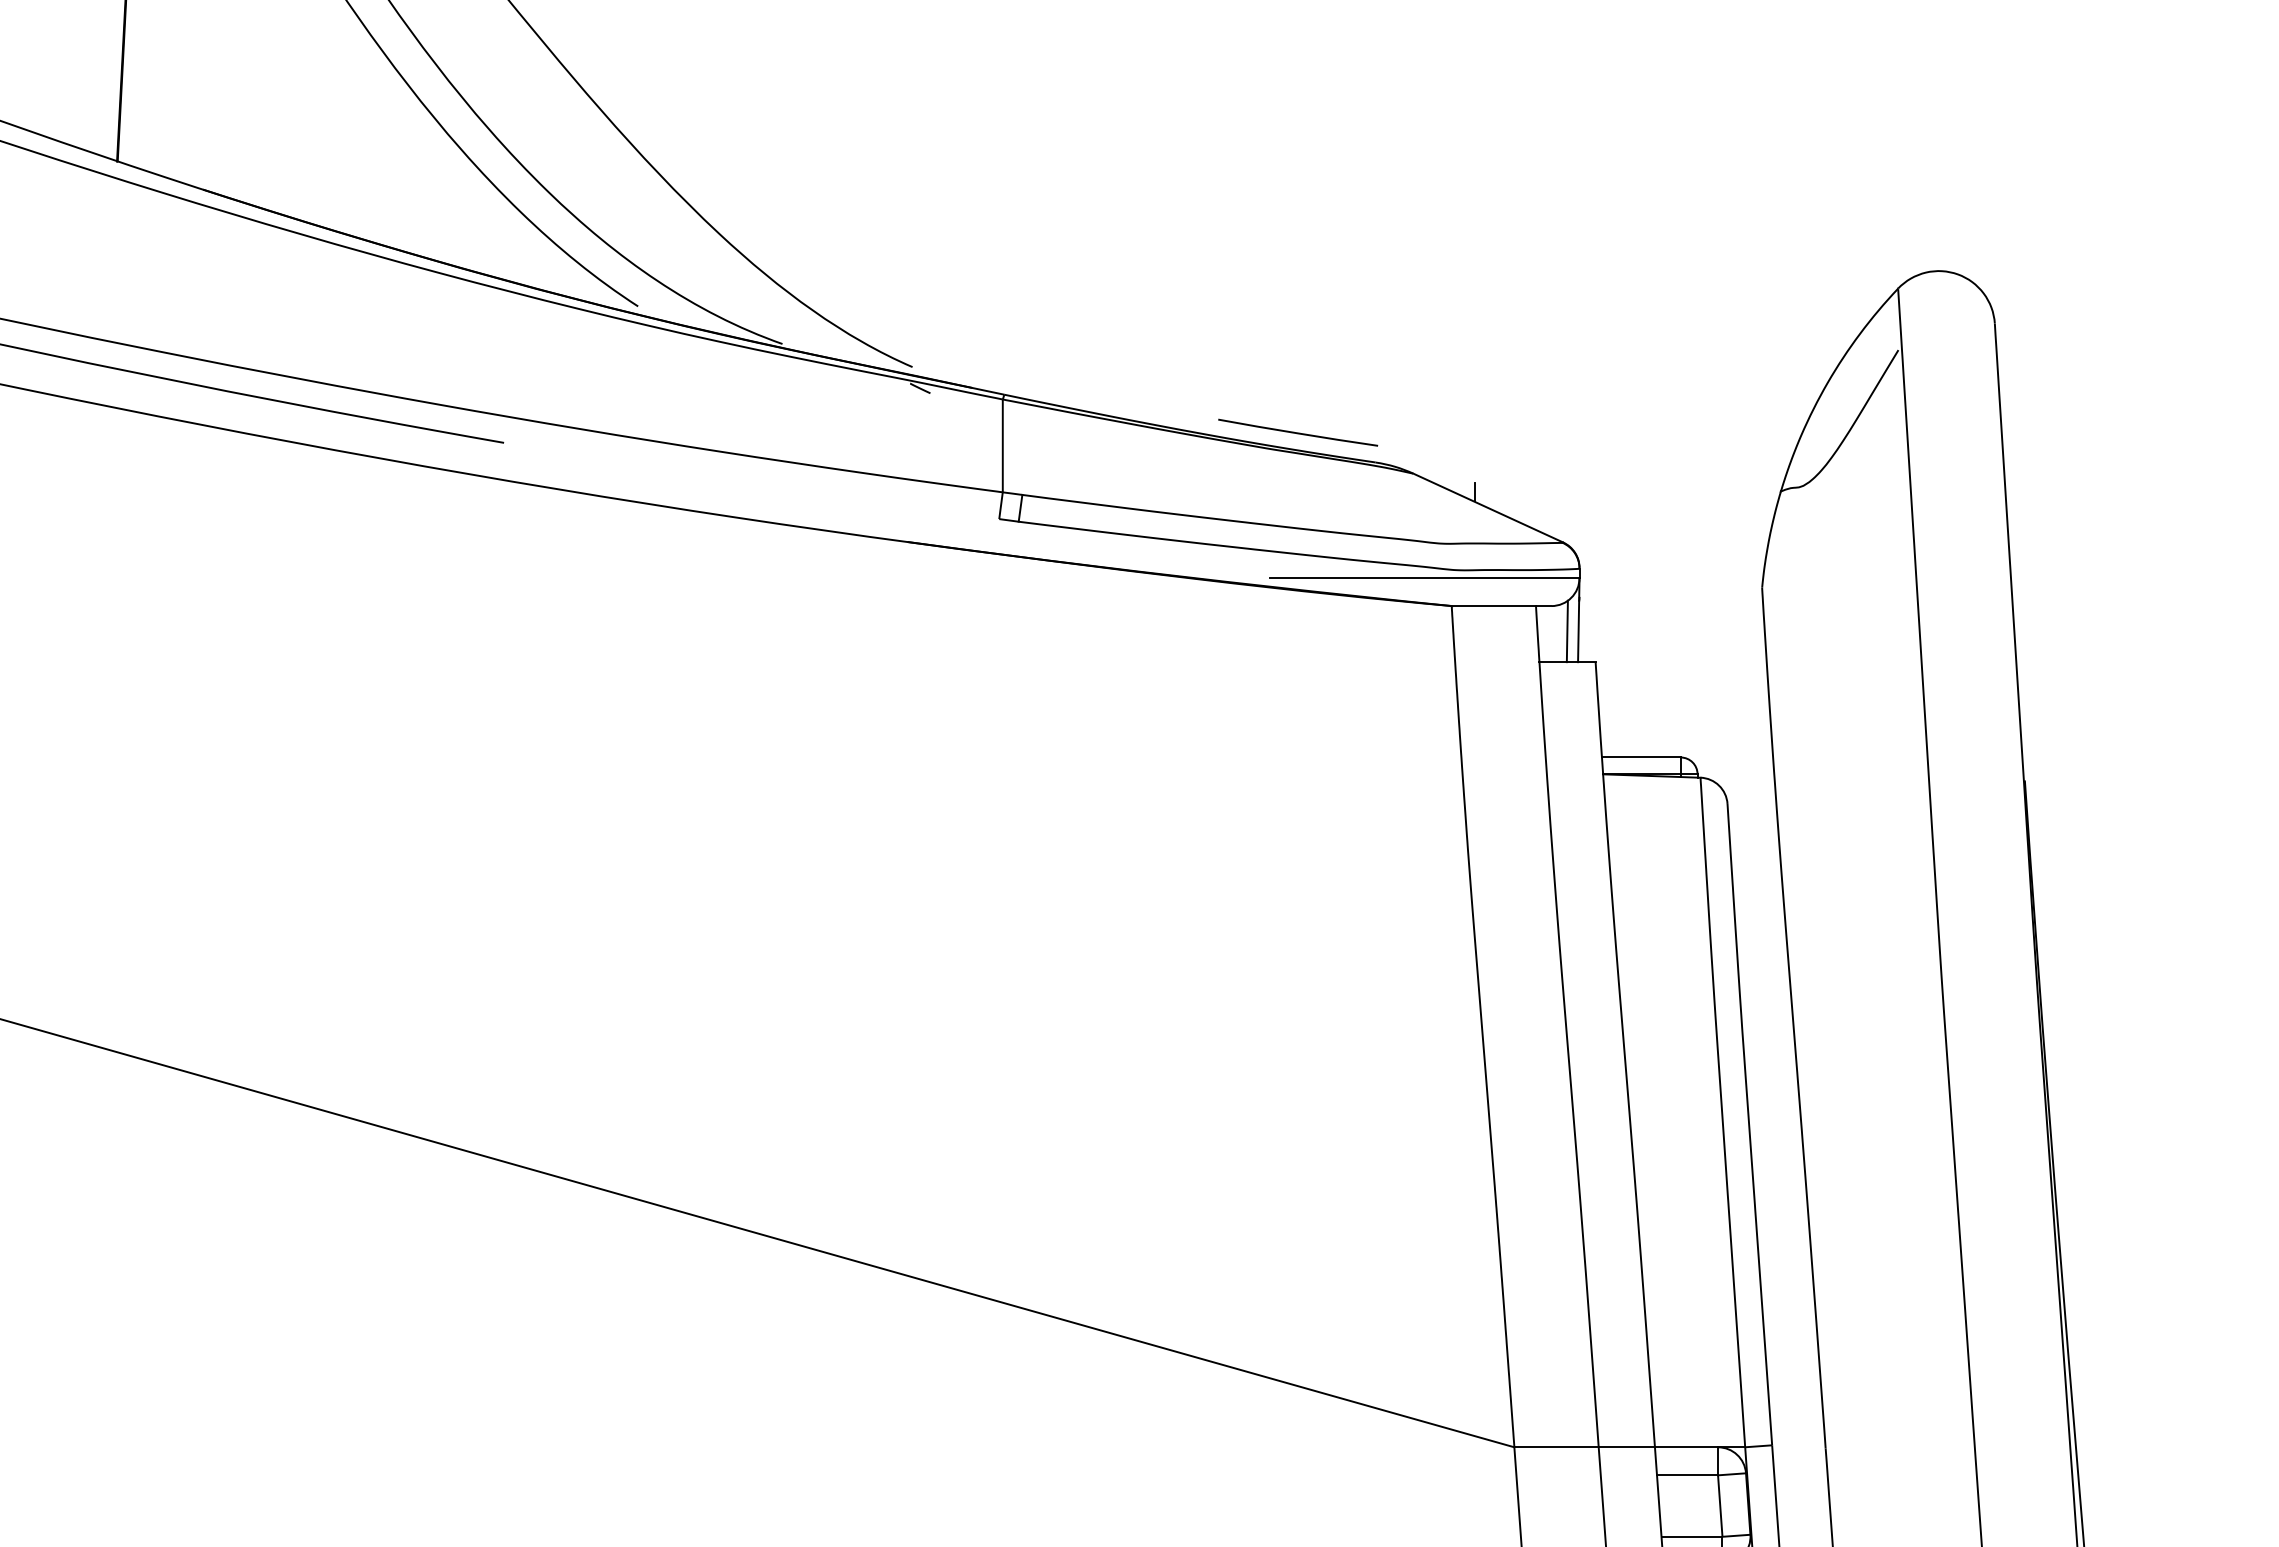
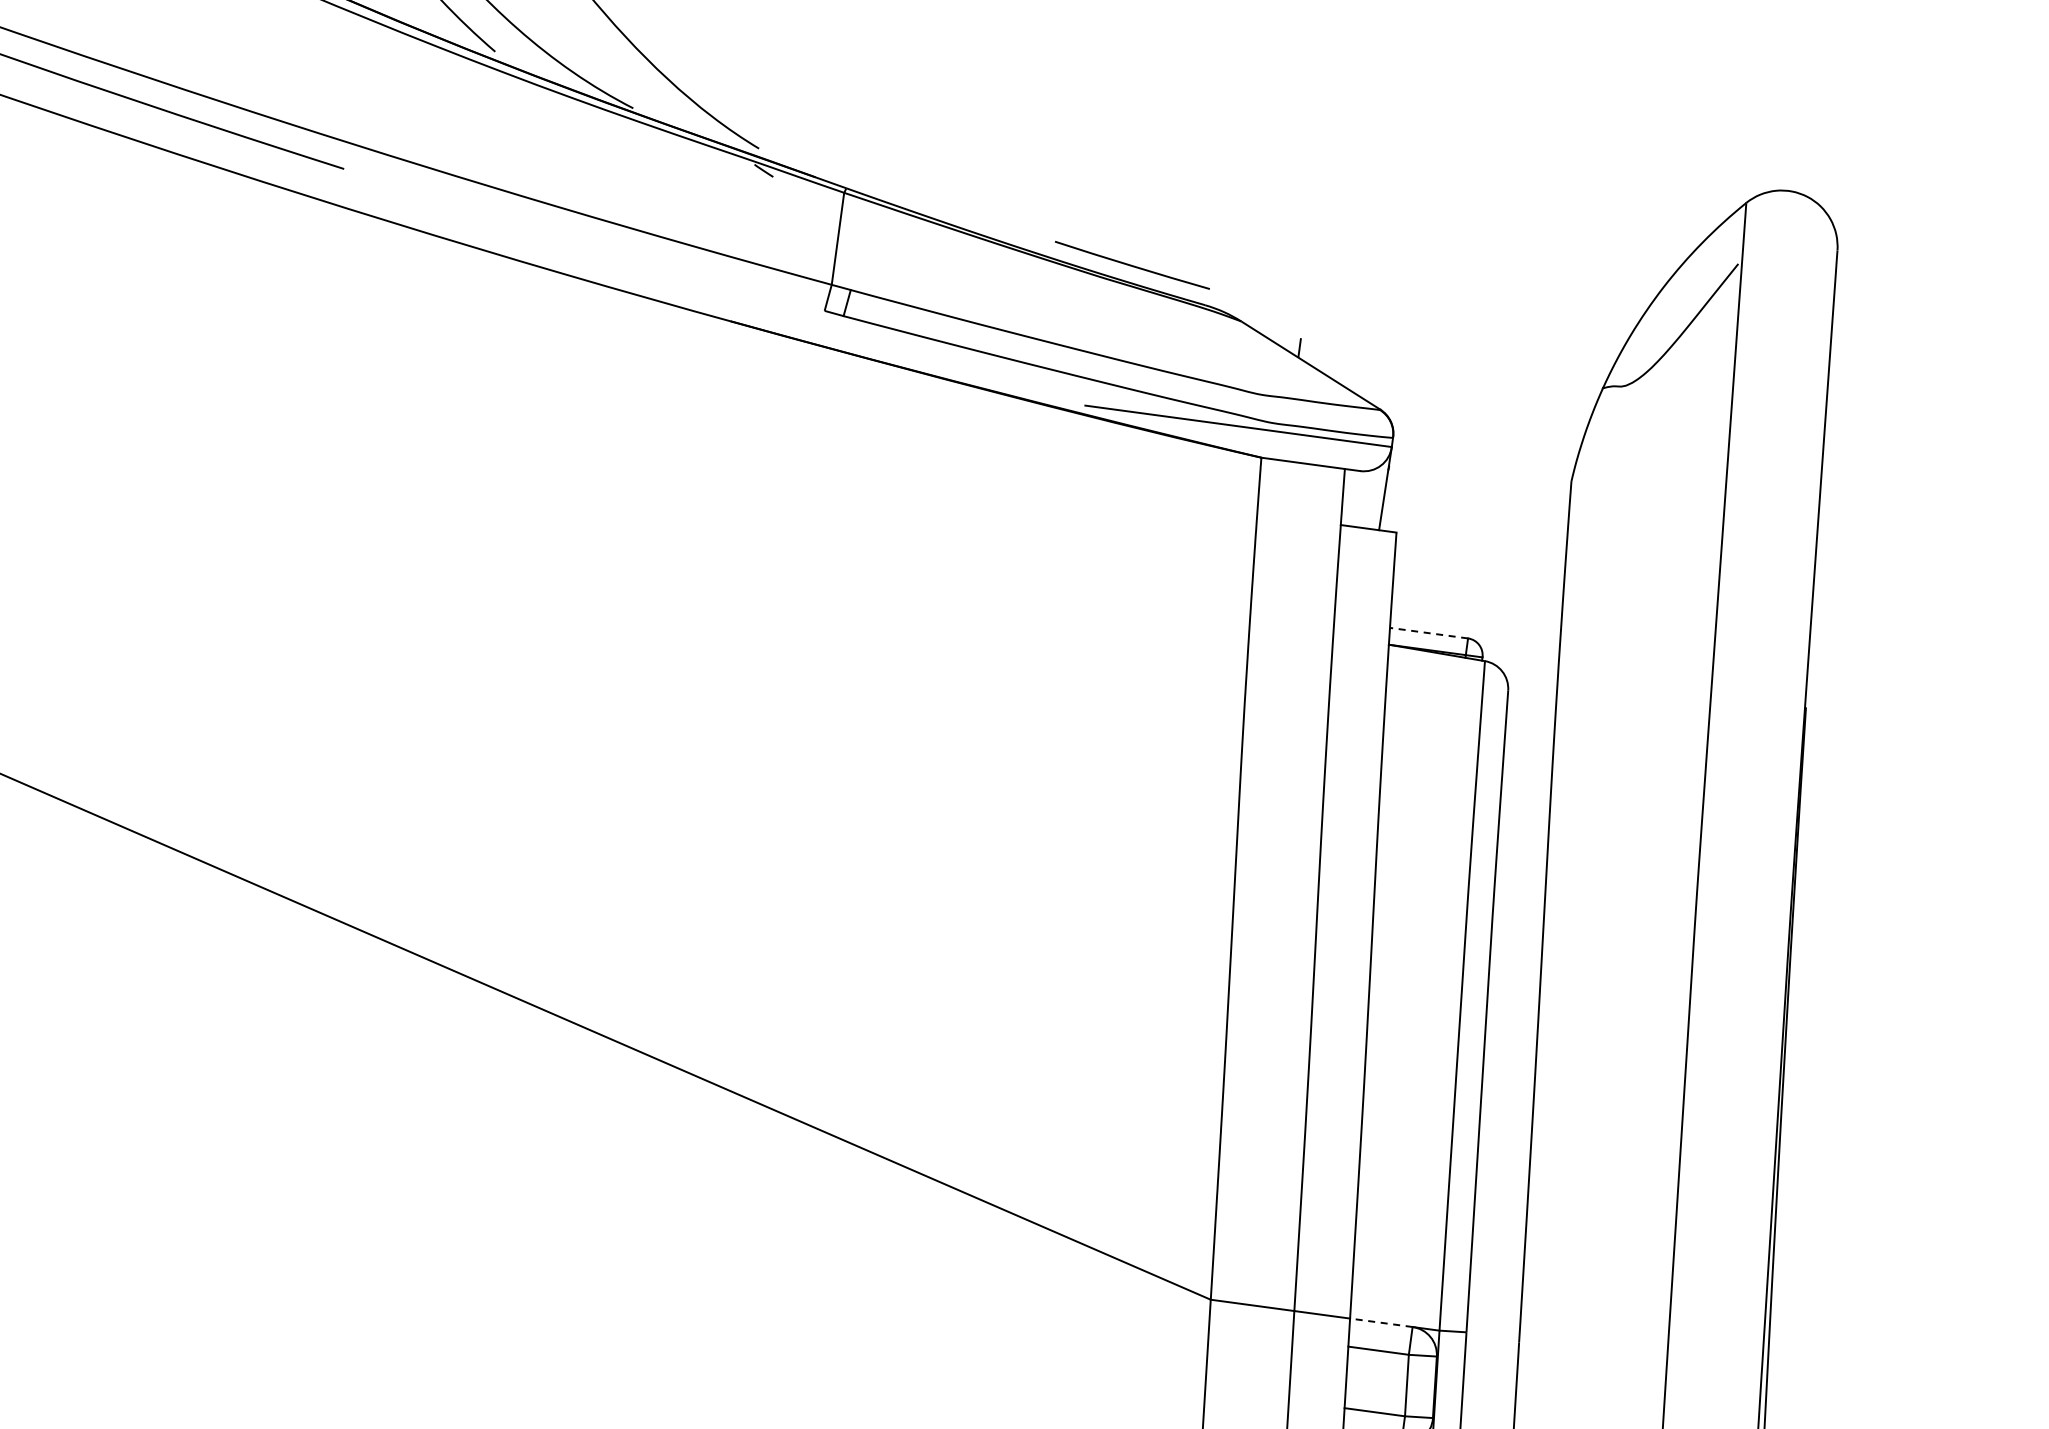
line: (1566, 631) -> (1371, 498), removed
line: (1640, 757) -> (1428, 633), solid -> dashed
line: (1686, 1447) -> (1381, 1323), solid -> dashed

